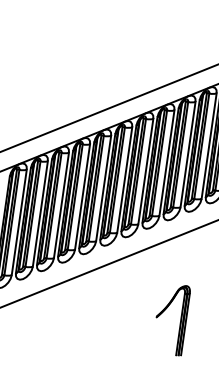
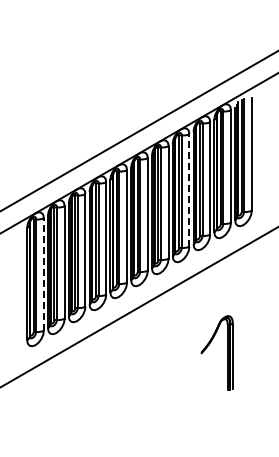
line: (167, 162) -> (189, 189), solid -> dashed
line: (19, 221) -> (43, 273), solid -> dashed

